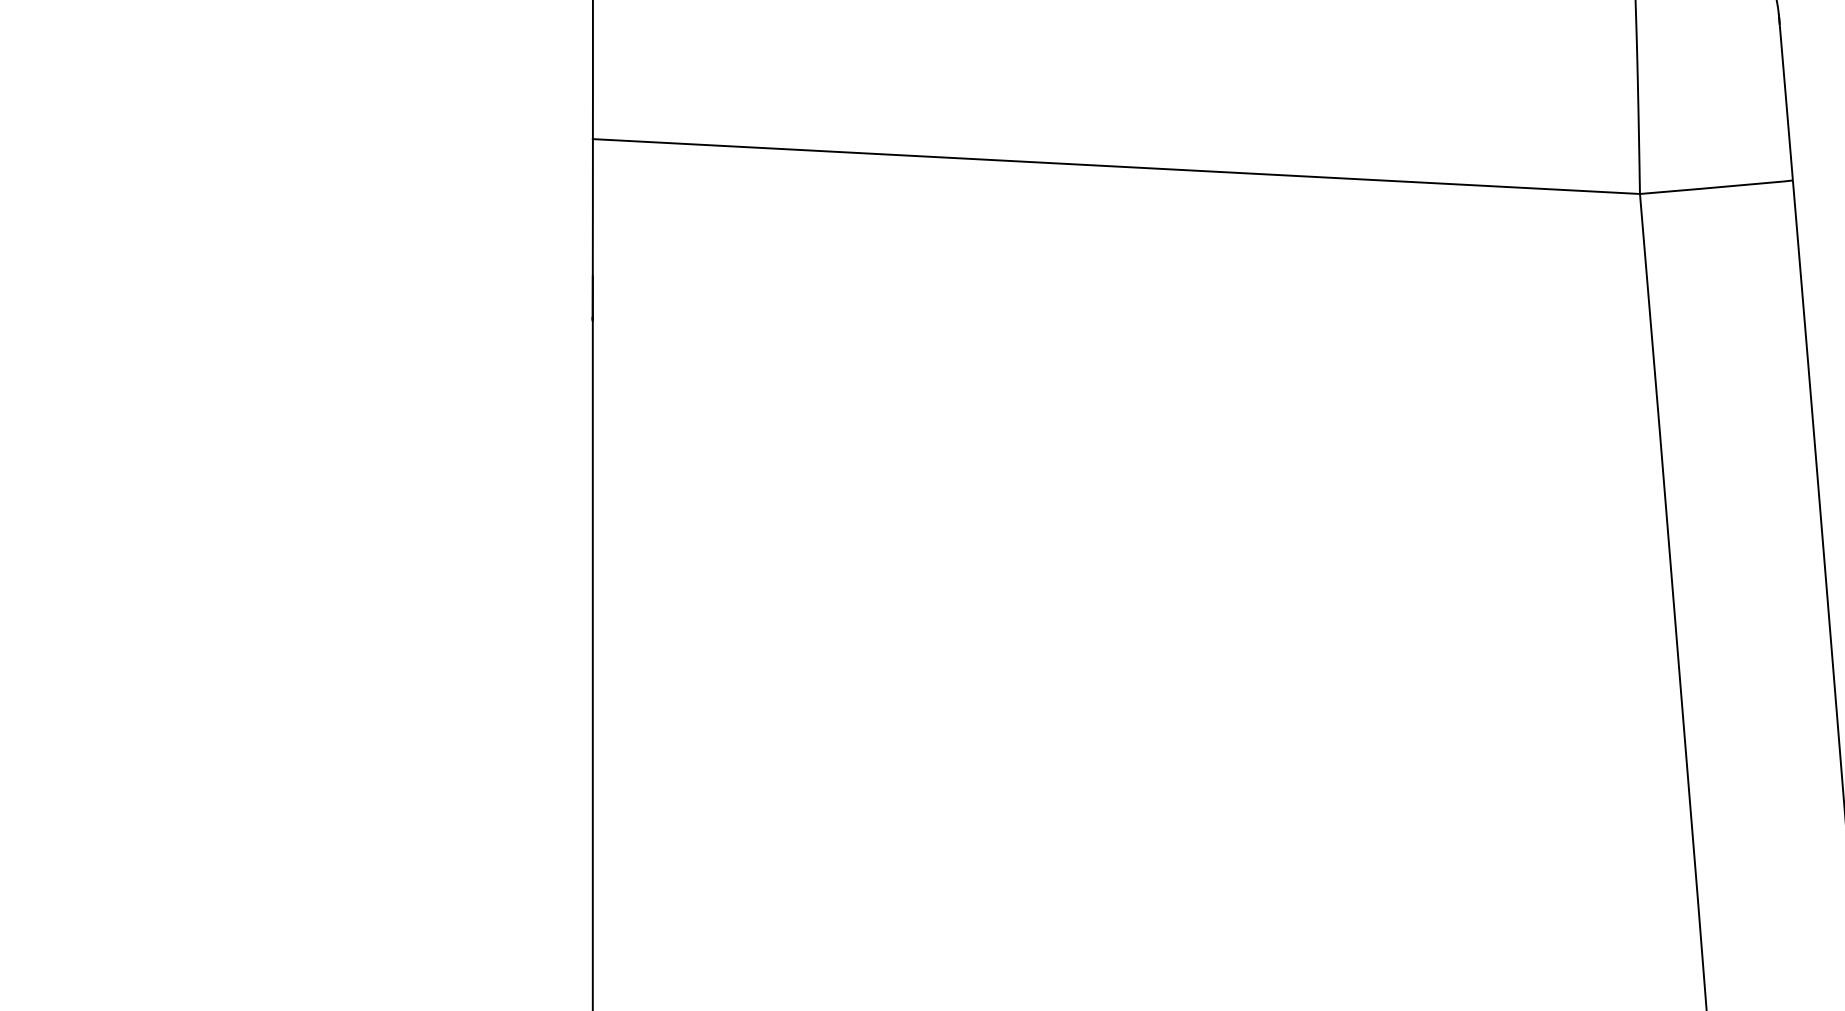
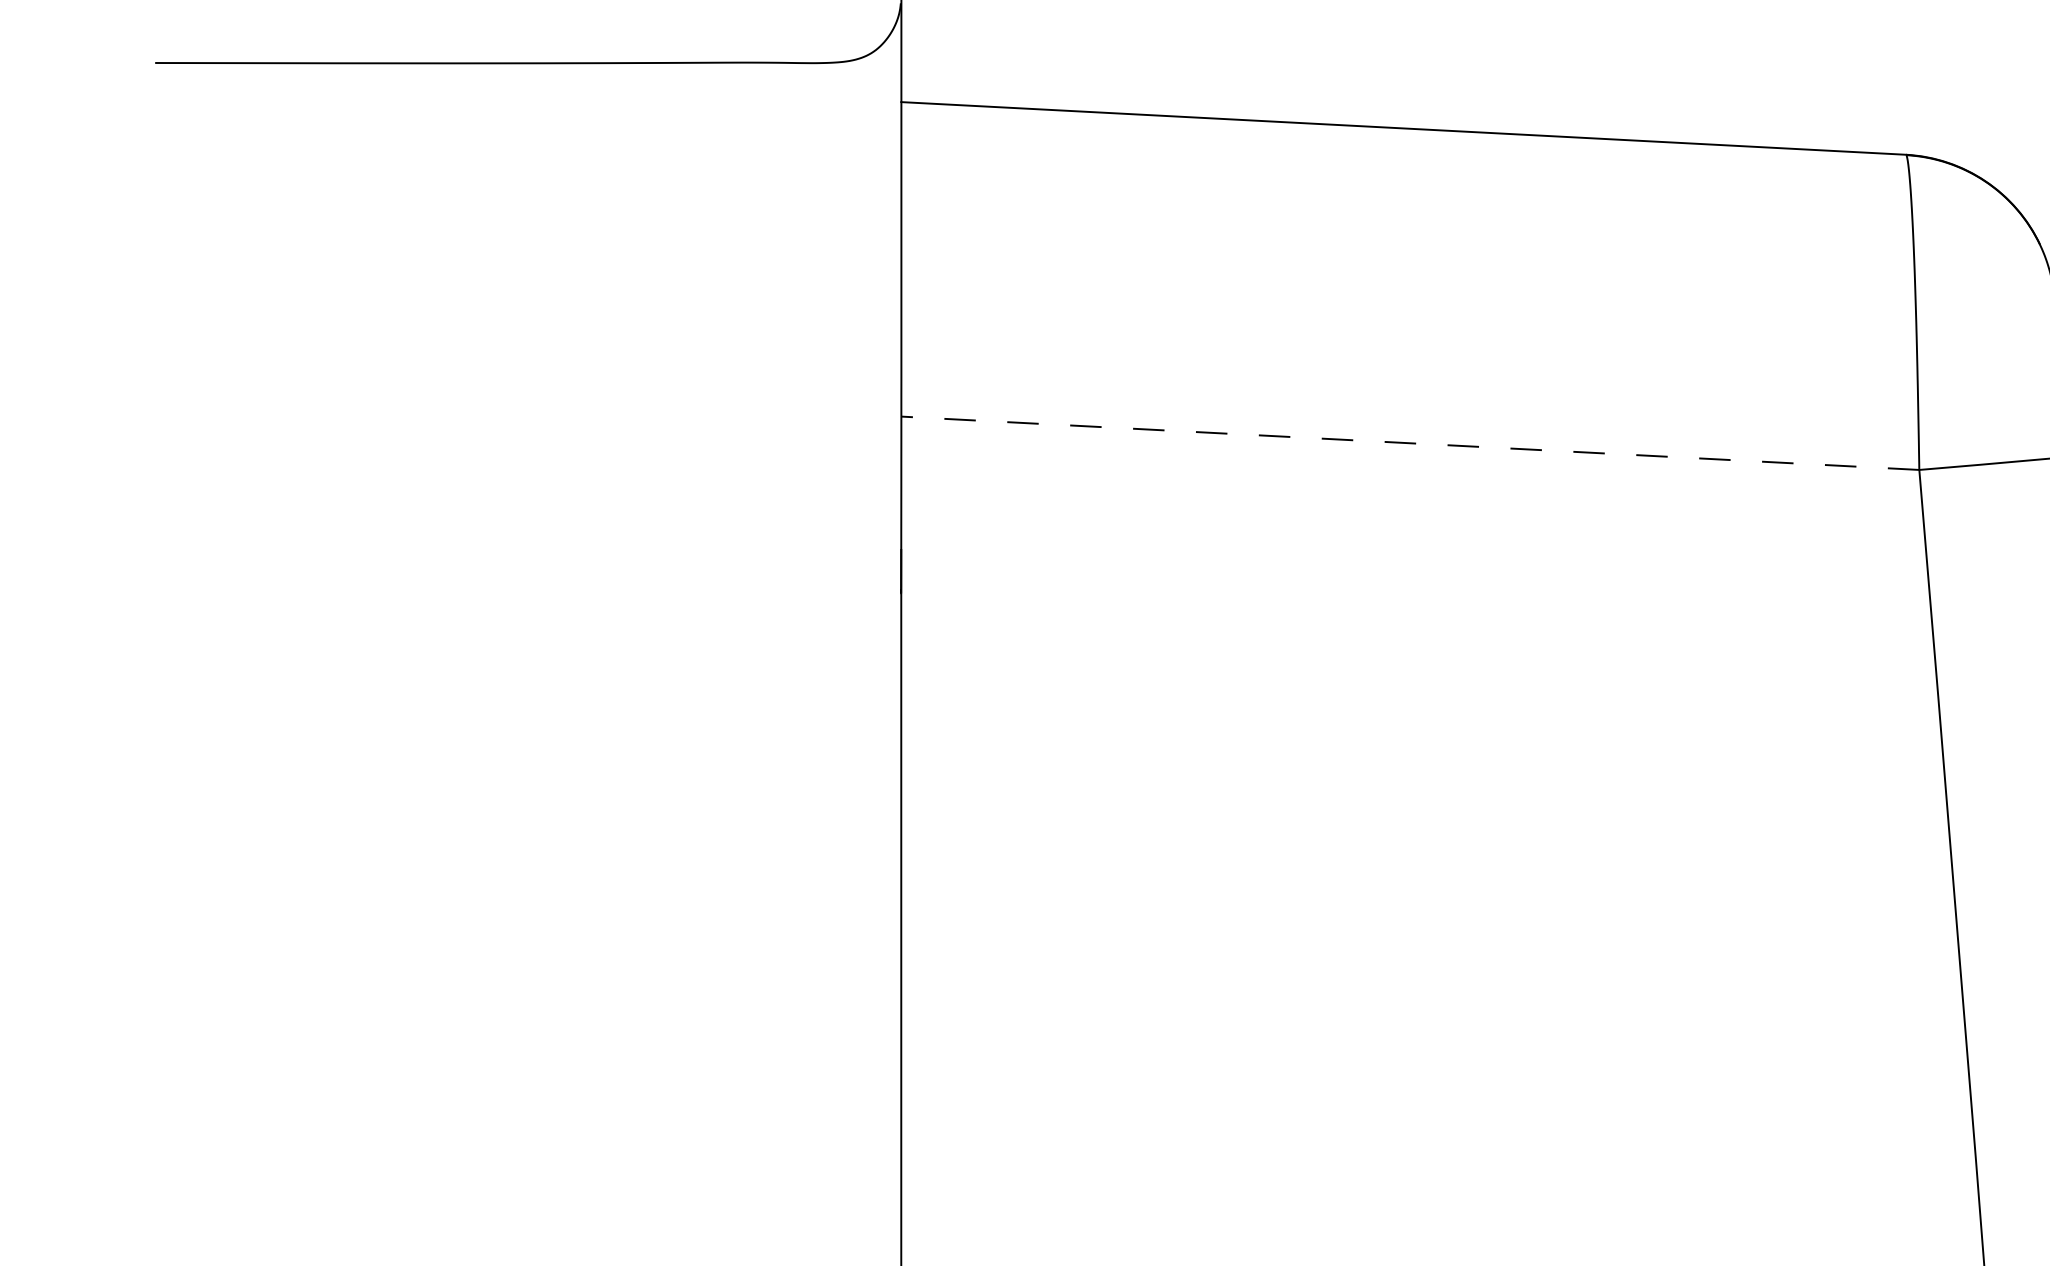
line: (1116, 166) -> (1410, 443), solid -> dashed

